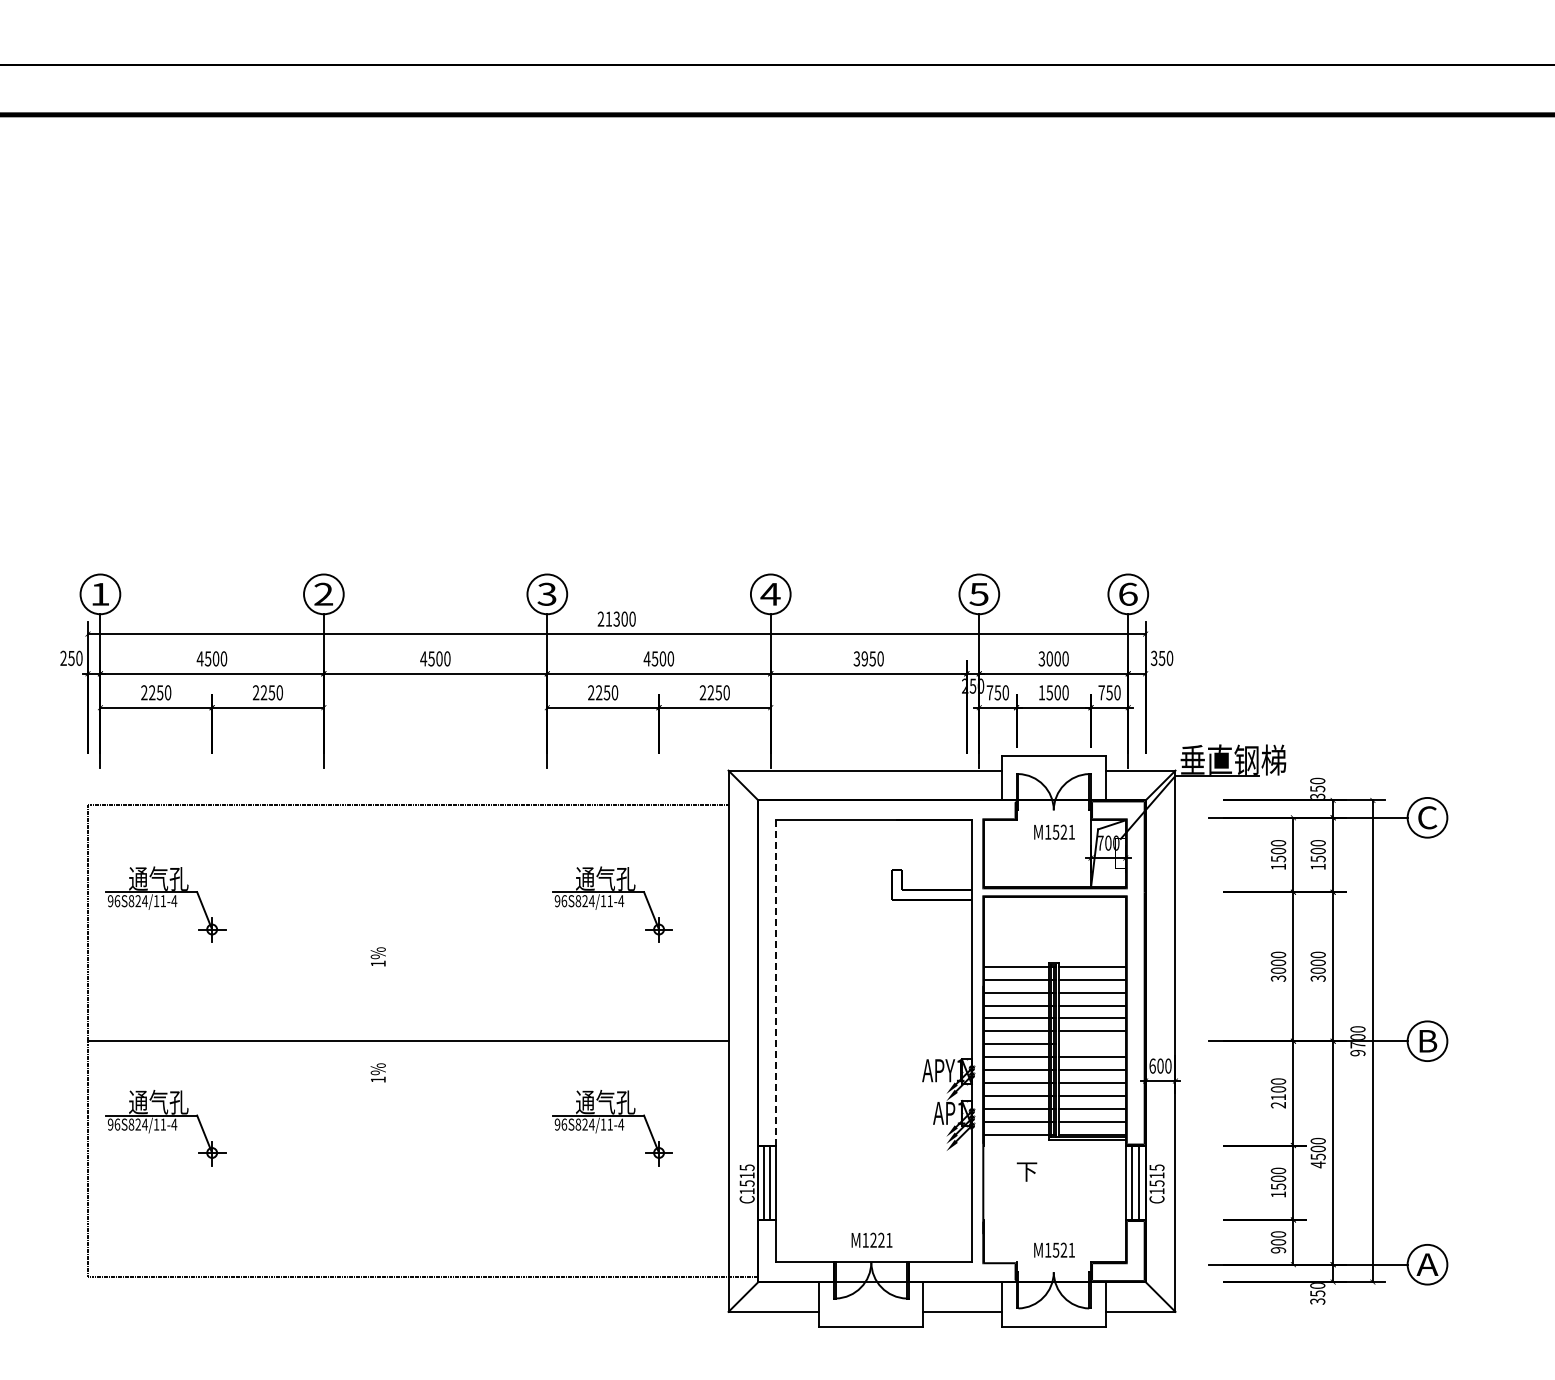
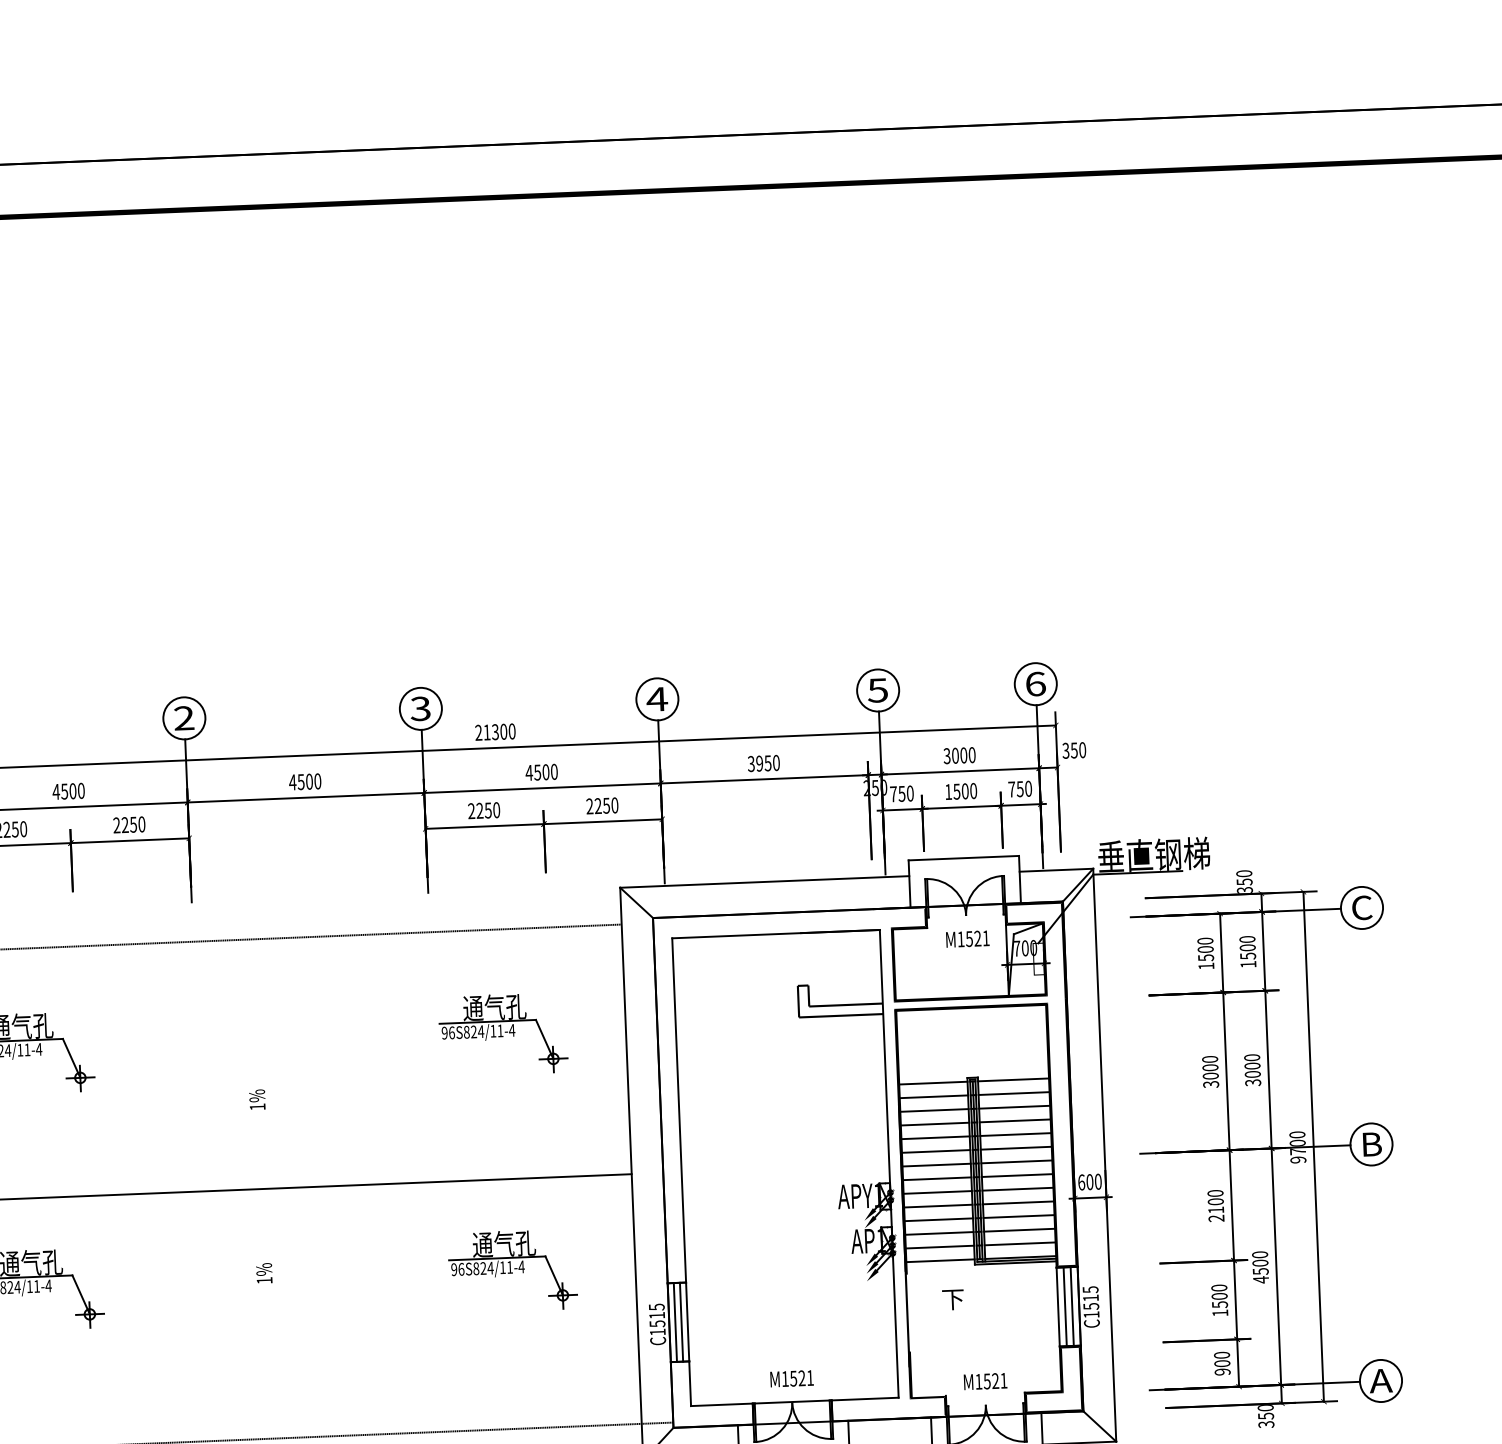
line: (775, 982) -> (678, 1109), dashed -> solid
line: (1091, 1044) -> (1016, 1162), added
text: (377, 1072) -> (263, 1272), moved
text: (873, 1239) -> (793, 1377), M1221 -> M1521

